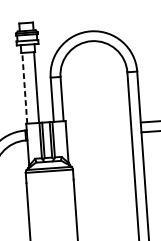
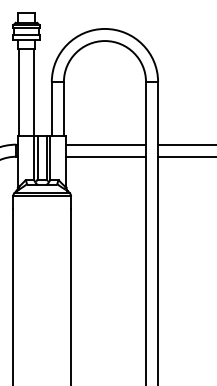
line: (24, 87) -> (19, 92), dashed -> solid
line: (98, 125) -> (106, 144), added
line: (99, 135) -> (106, 156), added

